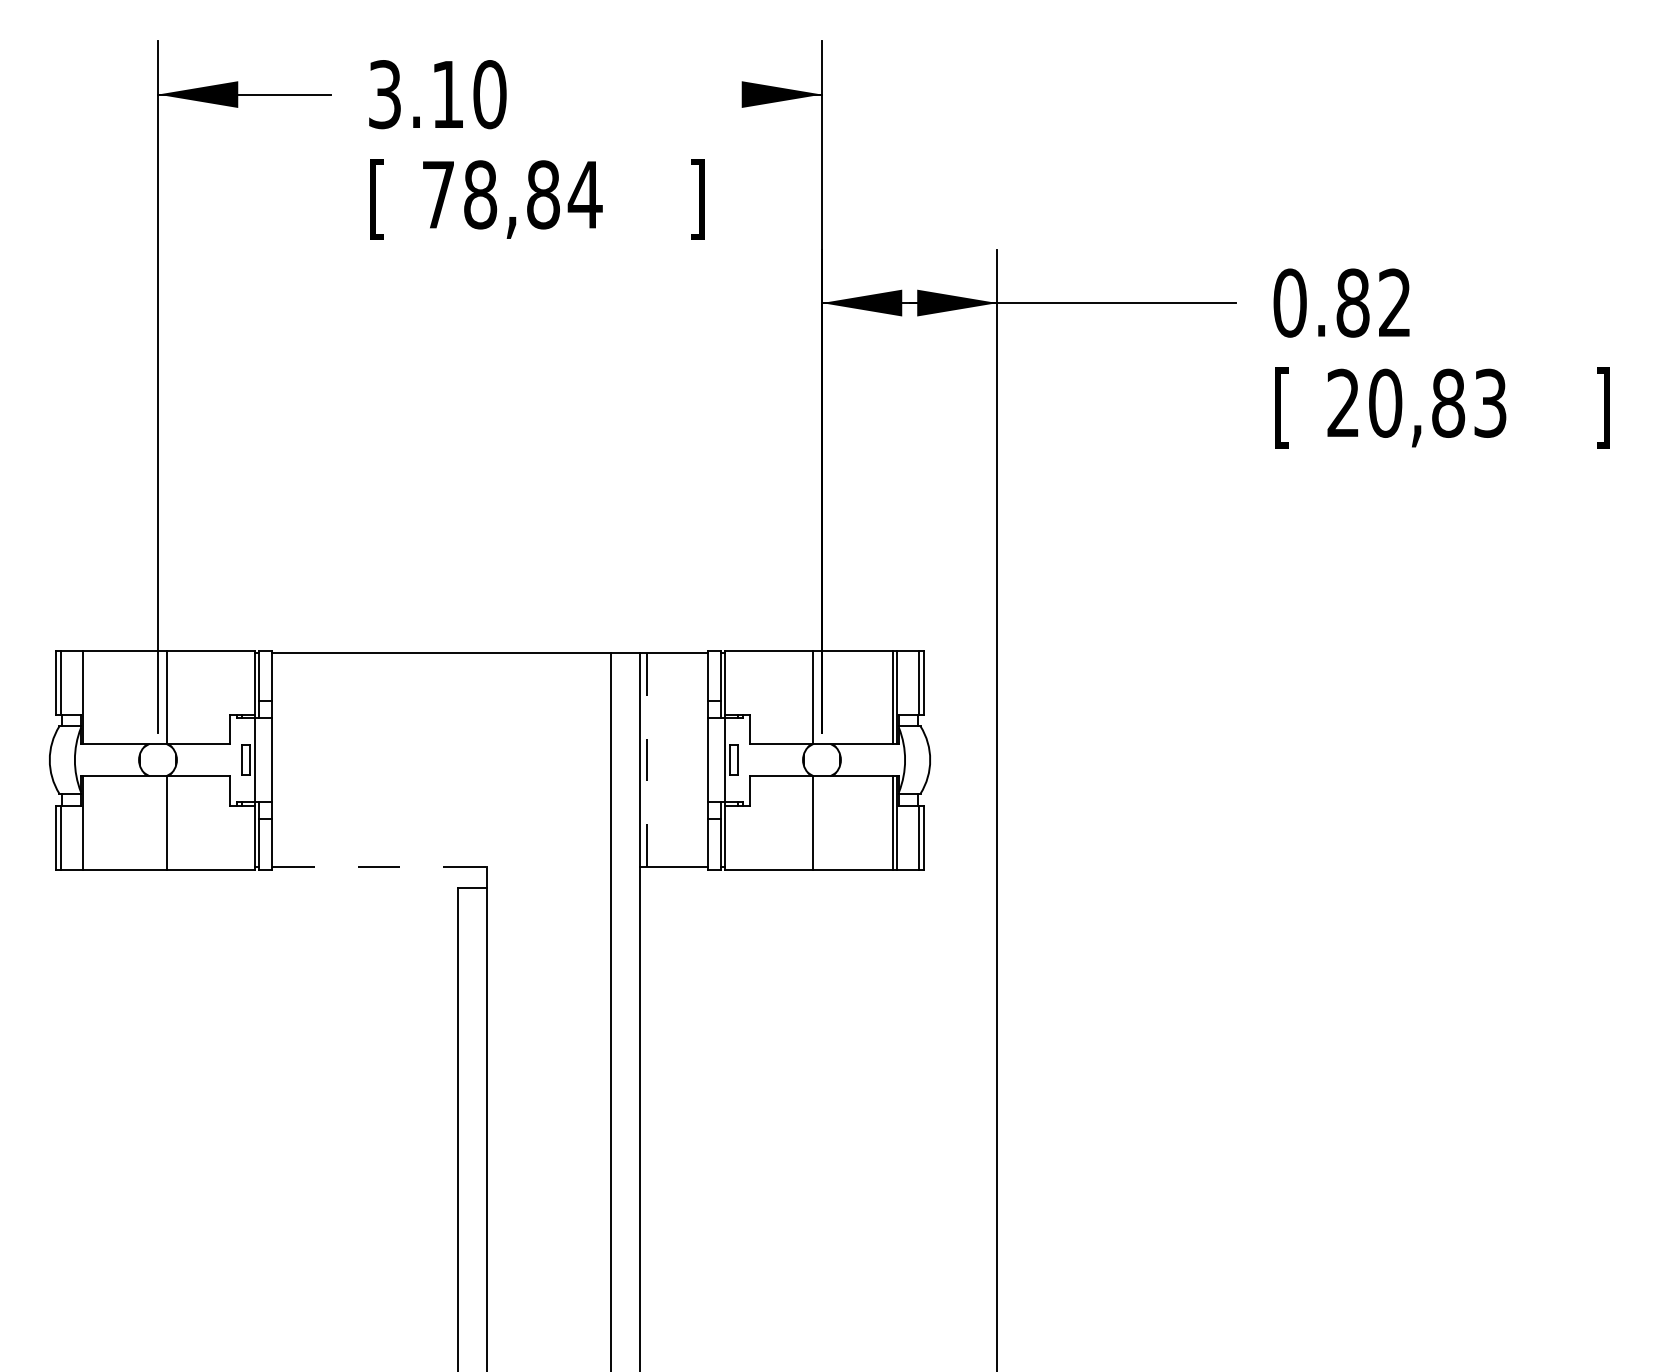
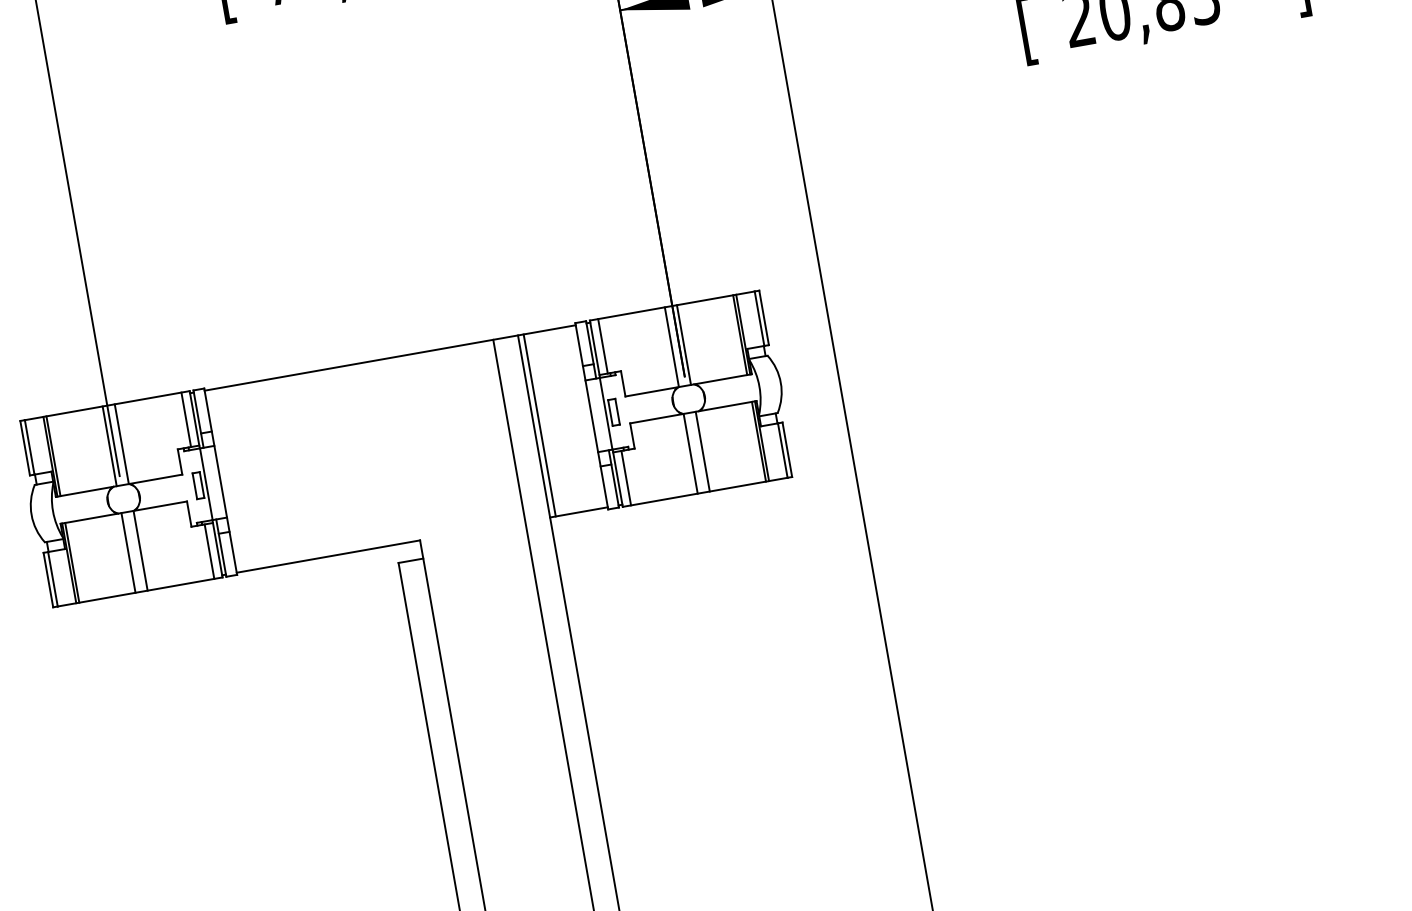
line: (245, 682) -> (186, 419), added
line: (734, 682) -> (602, 346), added
line: (86, 697) -> (53, 456), added
line: (152, 697) -> (109, 446), added
line: (827, 697) -> (684, 345), added
line: (646, 760) -> (539, 425), dashed -> solid
line: (86, 822) -> (72, 562), added
line: (152, 822) -> (128, 552), added
line: (827, 822) -> (702, 451), added
line: (245, 837) -> (209, 551), added
line: (734, 837) -> (625, 478), added
line: (379, 867) -> (328, 557), dashed -> solid

